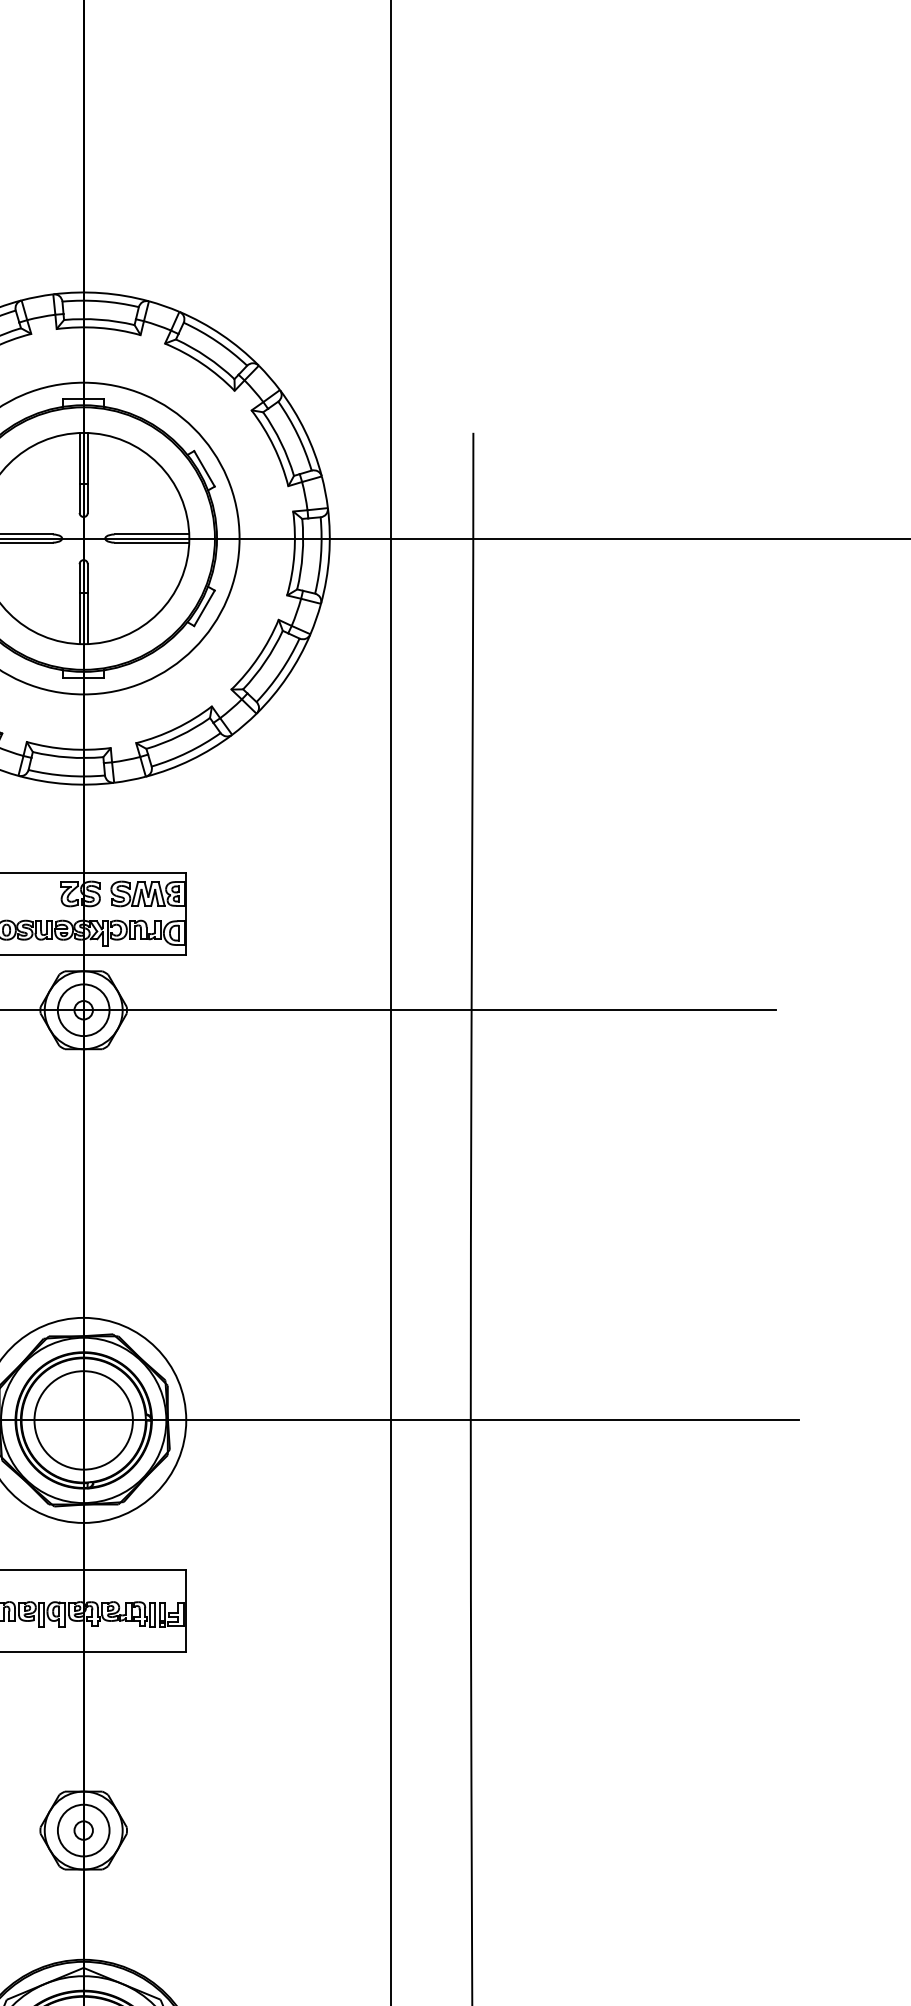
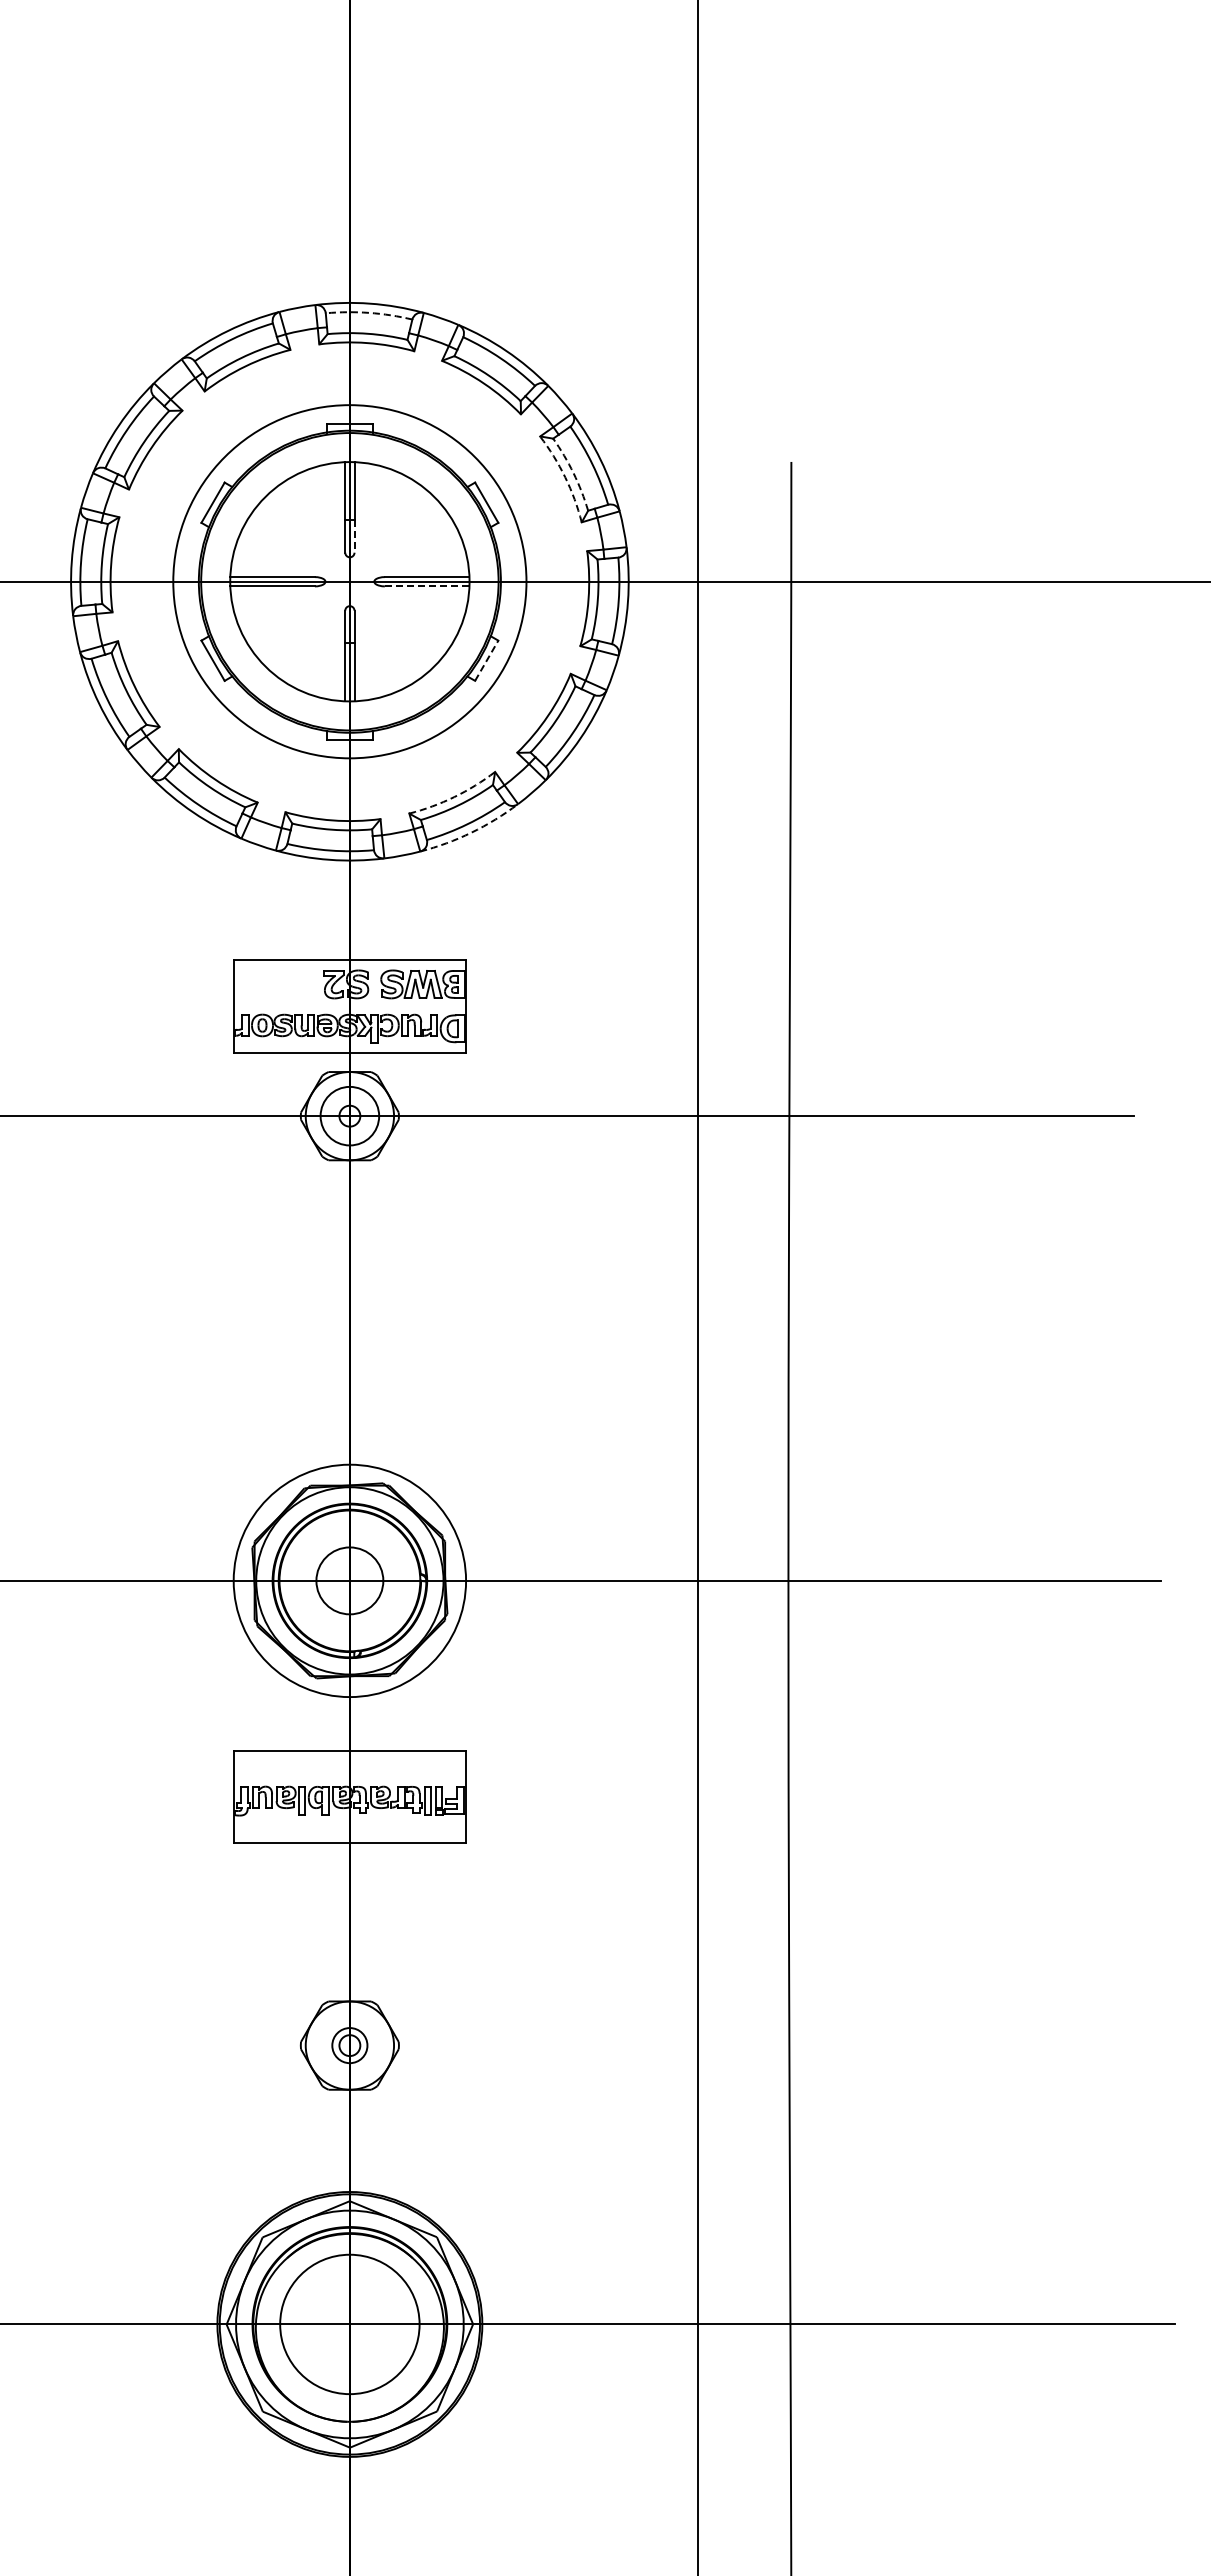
arc: (101, 300) -> (369, 312), solid -> dashed
arc: (281, 443) -> (573, 473), solid -> dashed
arc: (274, 446) -> (565, 477), solid -> dashed
line: (87, 498) -> (354, 536), solid -> dashed
line: (152, 542) -> (427, 586), solid -> dashed
line: (205, 608) -> (487, 660), solid -> dashed
arc: (176, 728) -> (454, 797), solid -> dashed
arc: (191, 759) -> (471, 832), solid -> dashed
circle: (83, 1420) -> (349, 1580), size x0.6
circle: (83, 1830) -> (349, 2045), size x0.6

